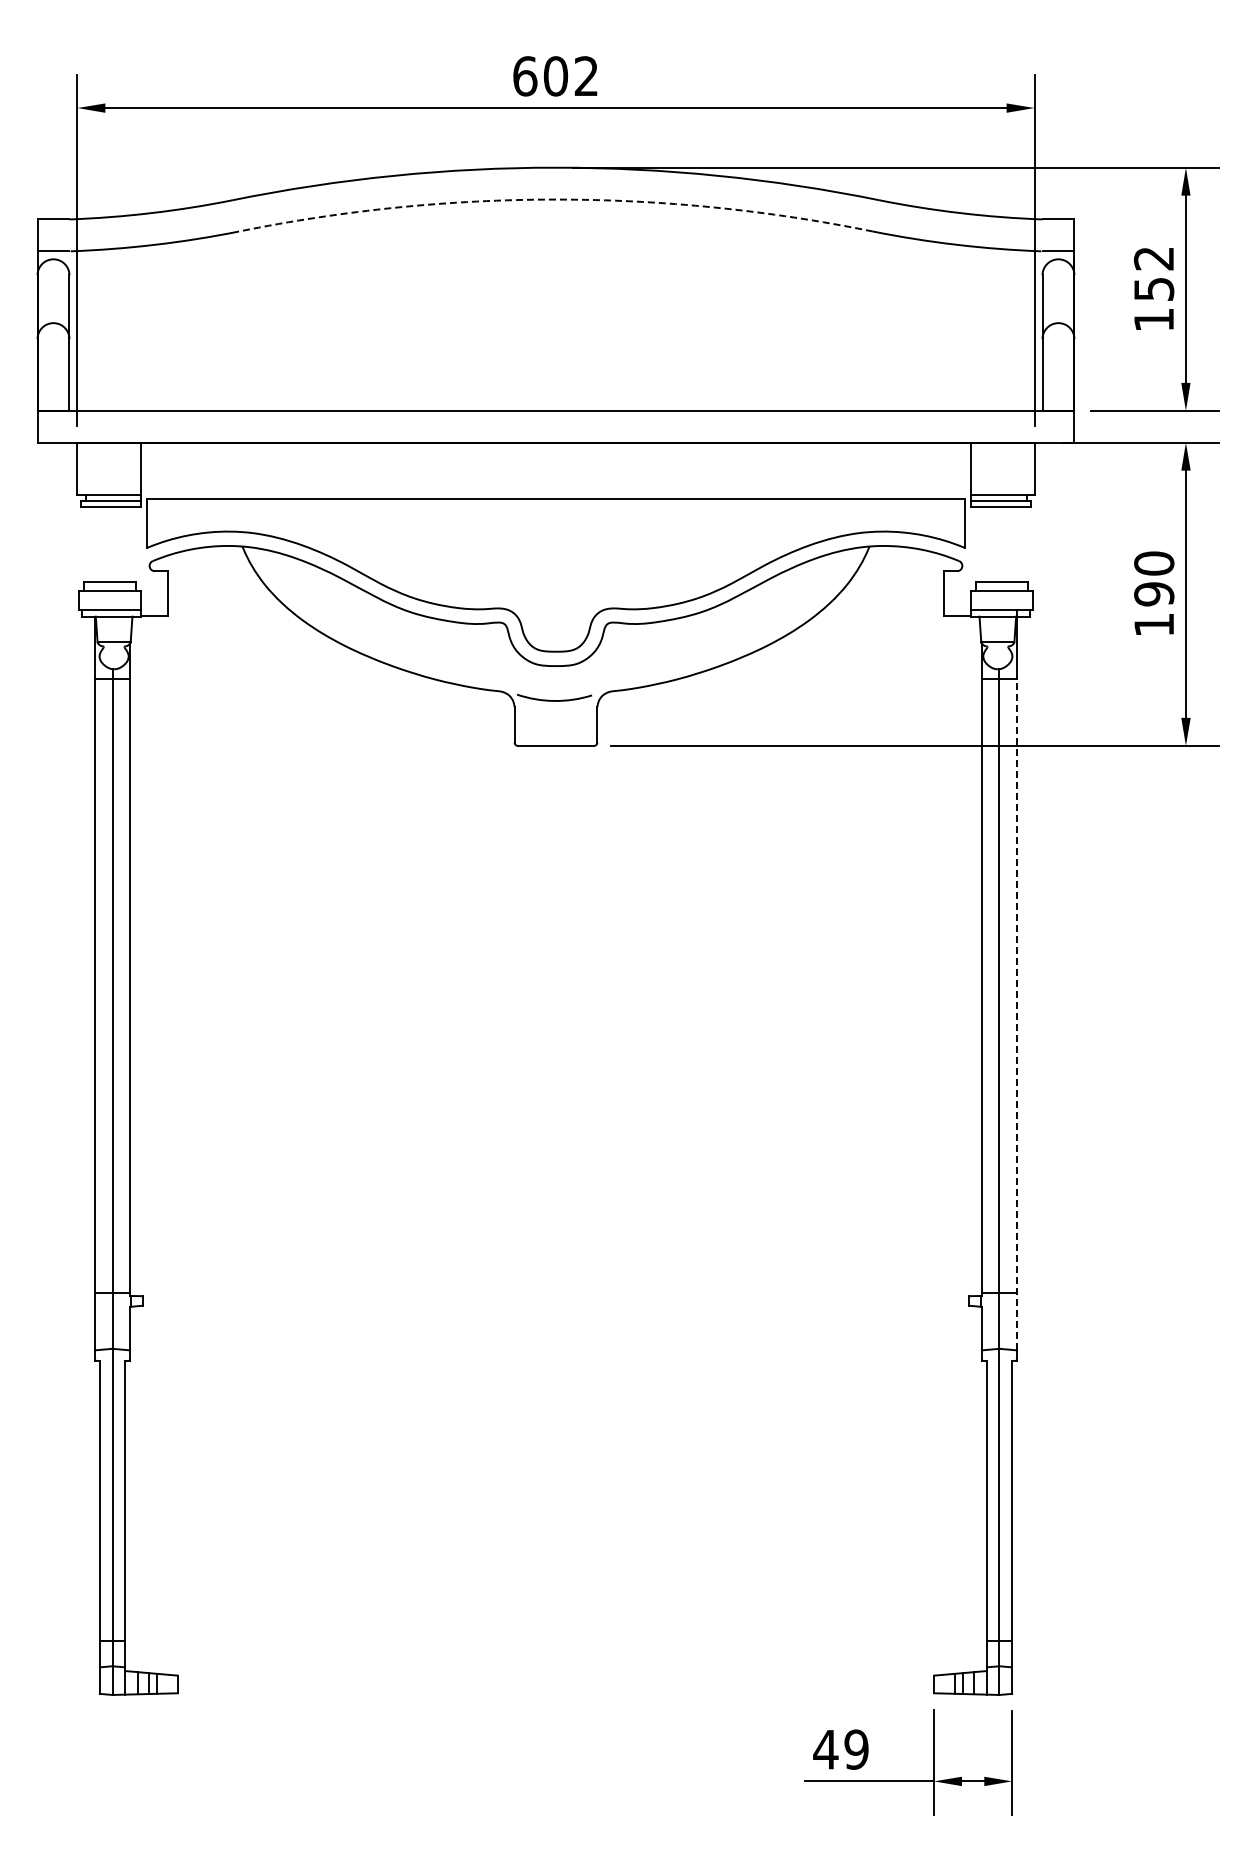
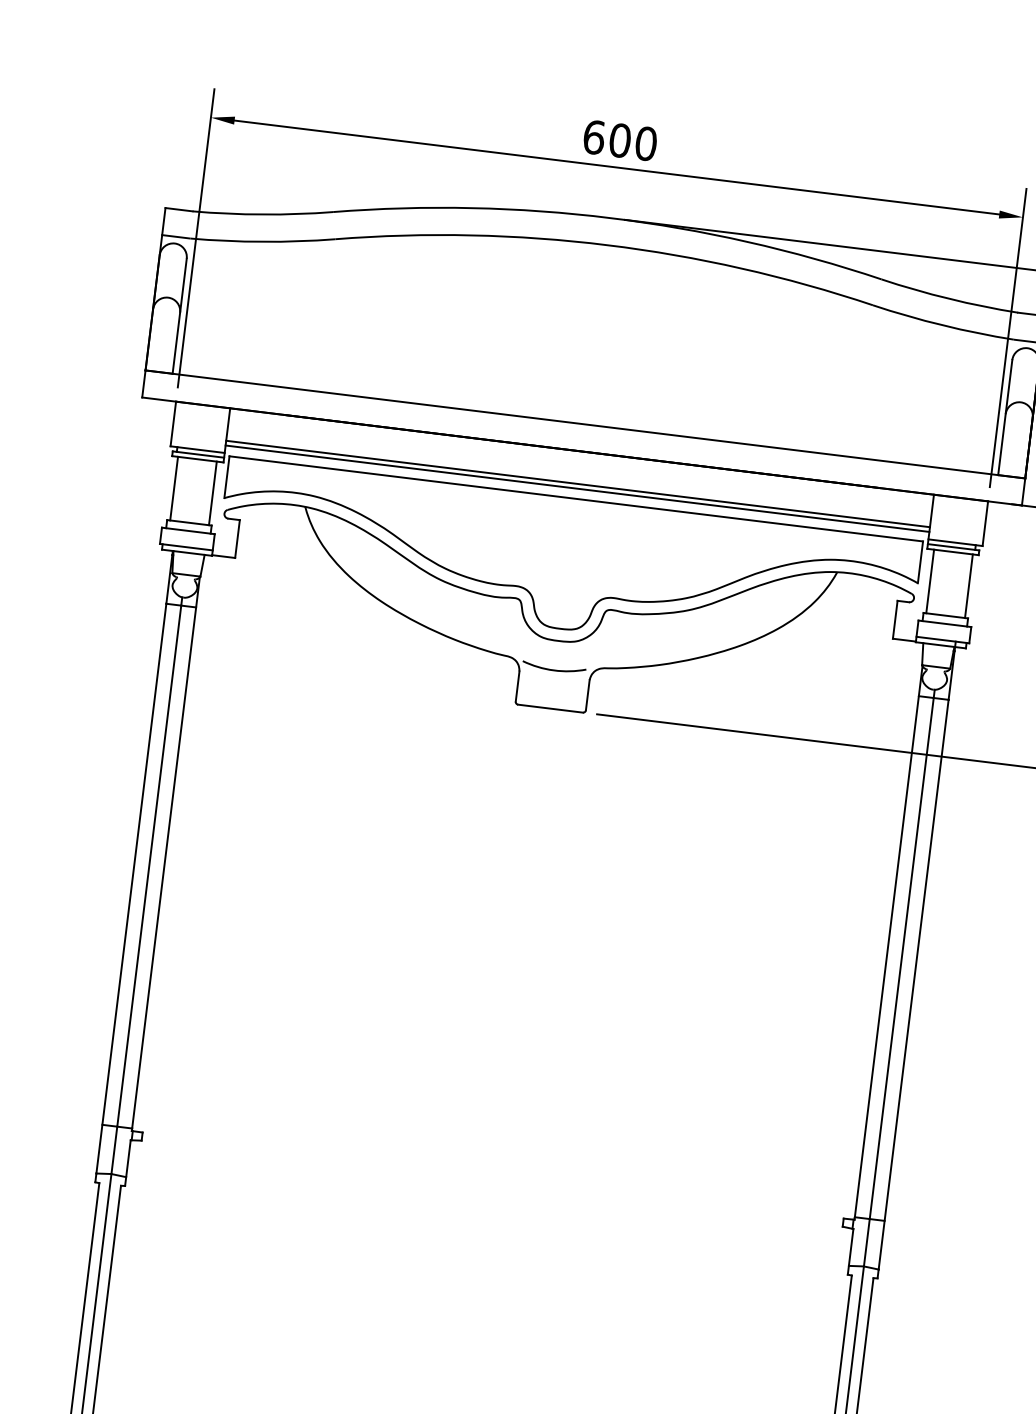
text: (586, 76) -> (646, 143), 602 -> 600
arc: (555, 199) -> (607, 245), dashed -> solid
line: (555, 481) -> (577, 484), added
line: (555, 486) -> (577, 488), added
line: (87, 543) -> (174, 488), added
line: (133, 543) -> (213, 492), added
line: (978, 543) -> (930, 580), added
line: (1024, 543) -> (969, 585), added
line: (1016, 1014) -> (913, 984), dashed -> solid

